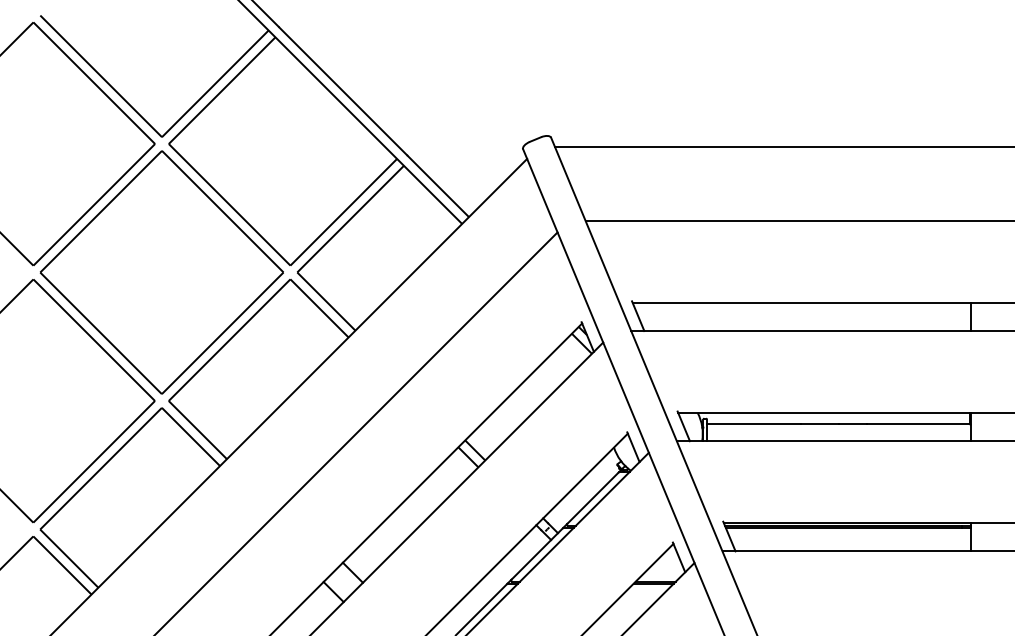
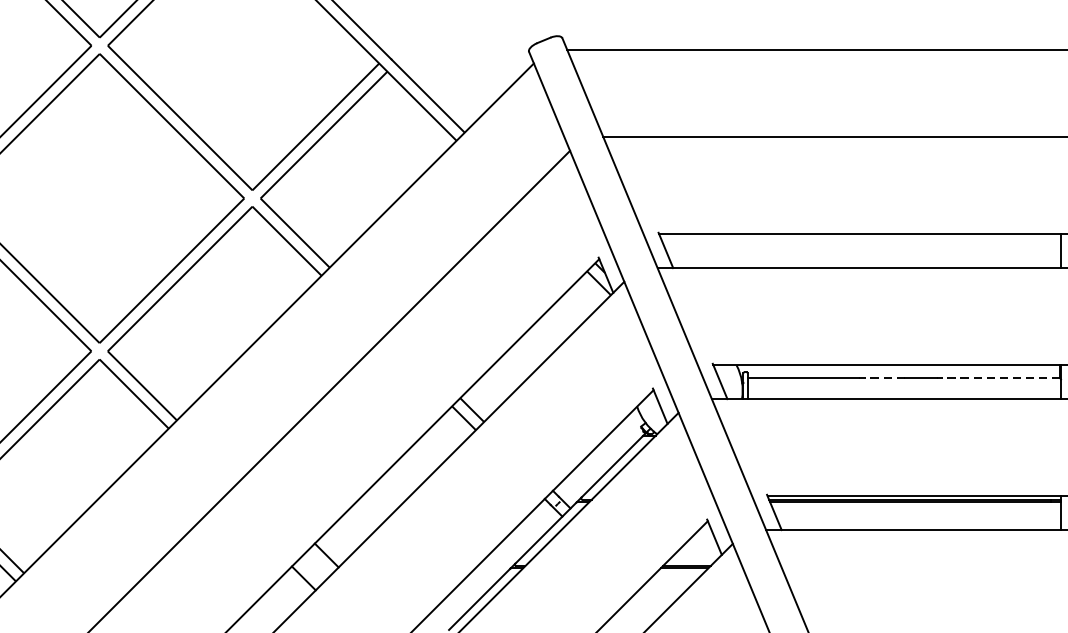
line: (819, 423) -> (881, 378), solid -> dashed
line: (918, 423) -> (999, 378), solid -> dashed

